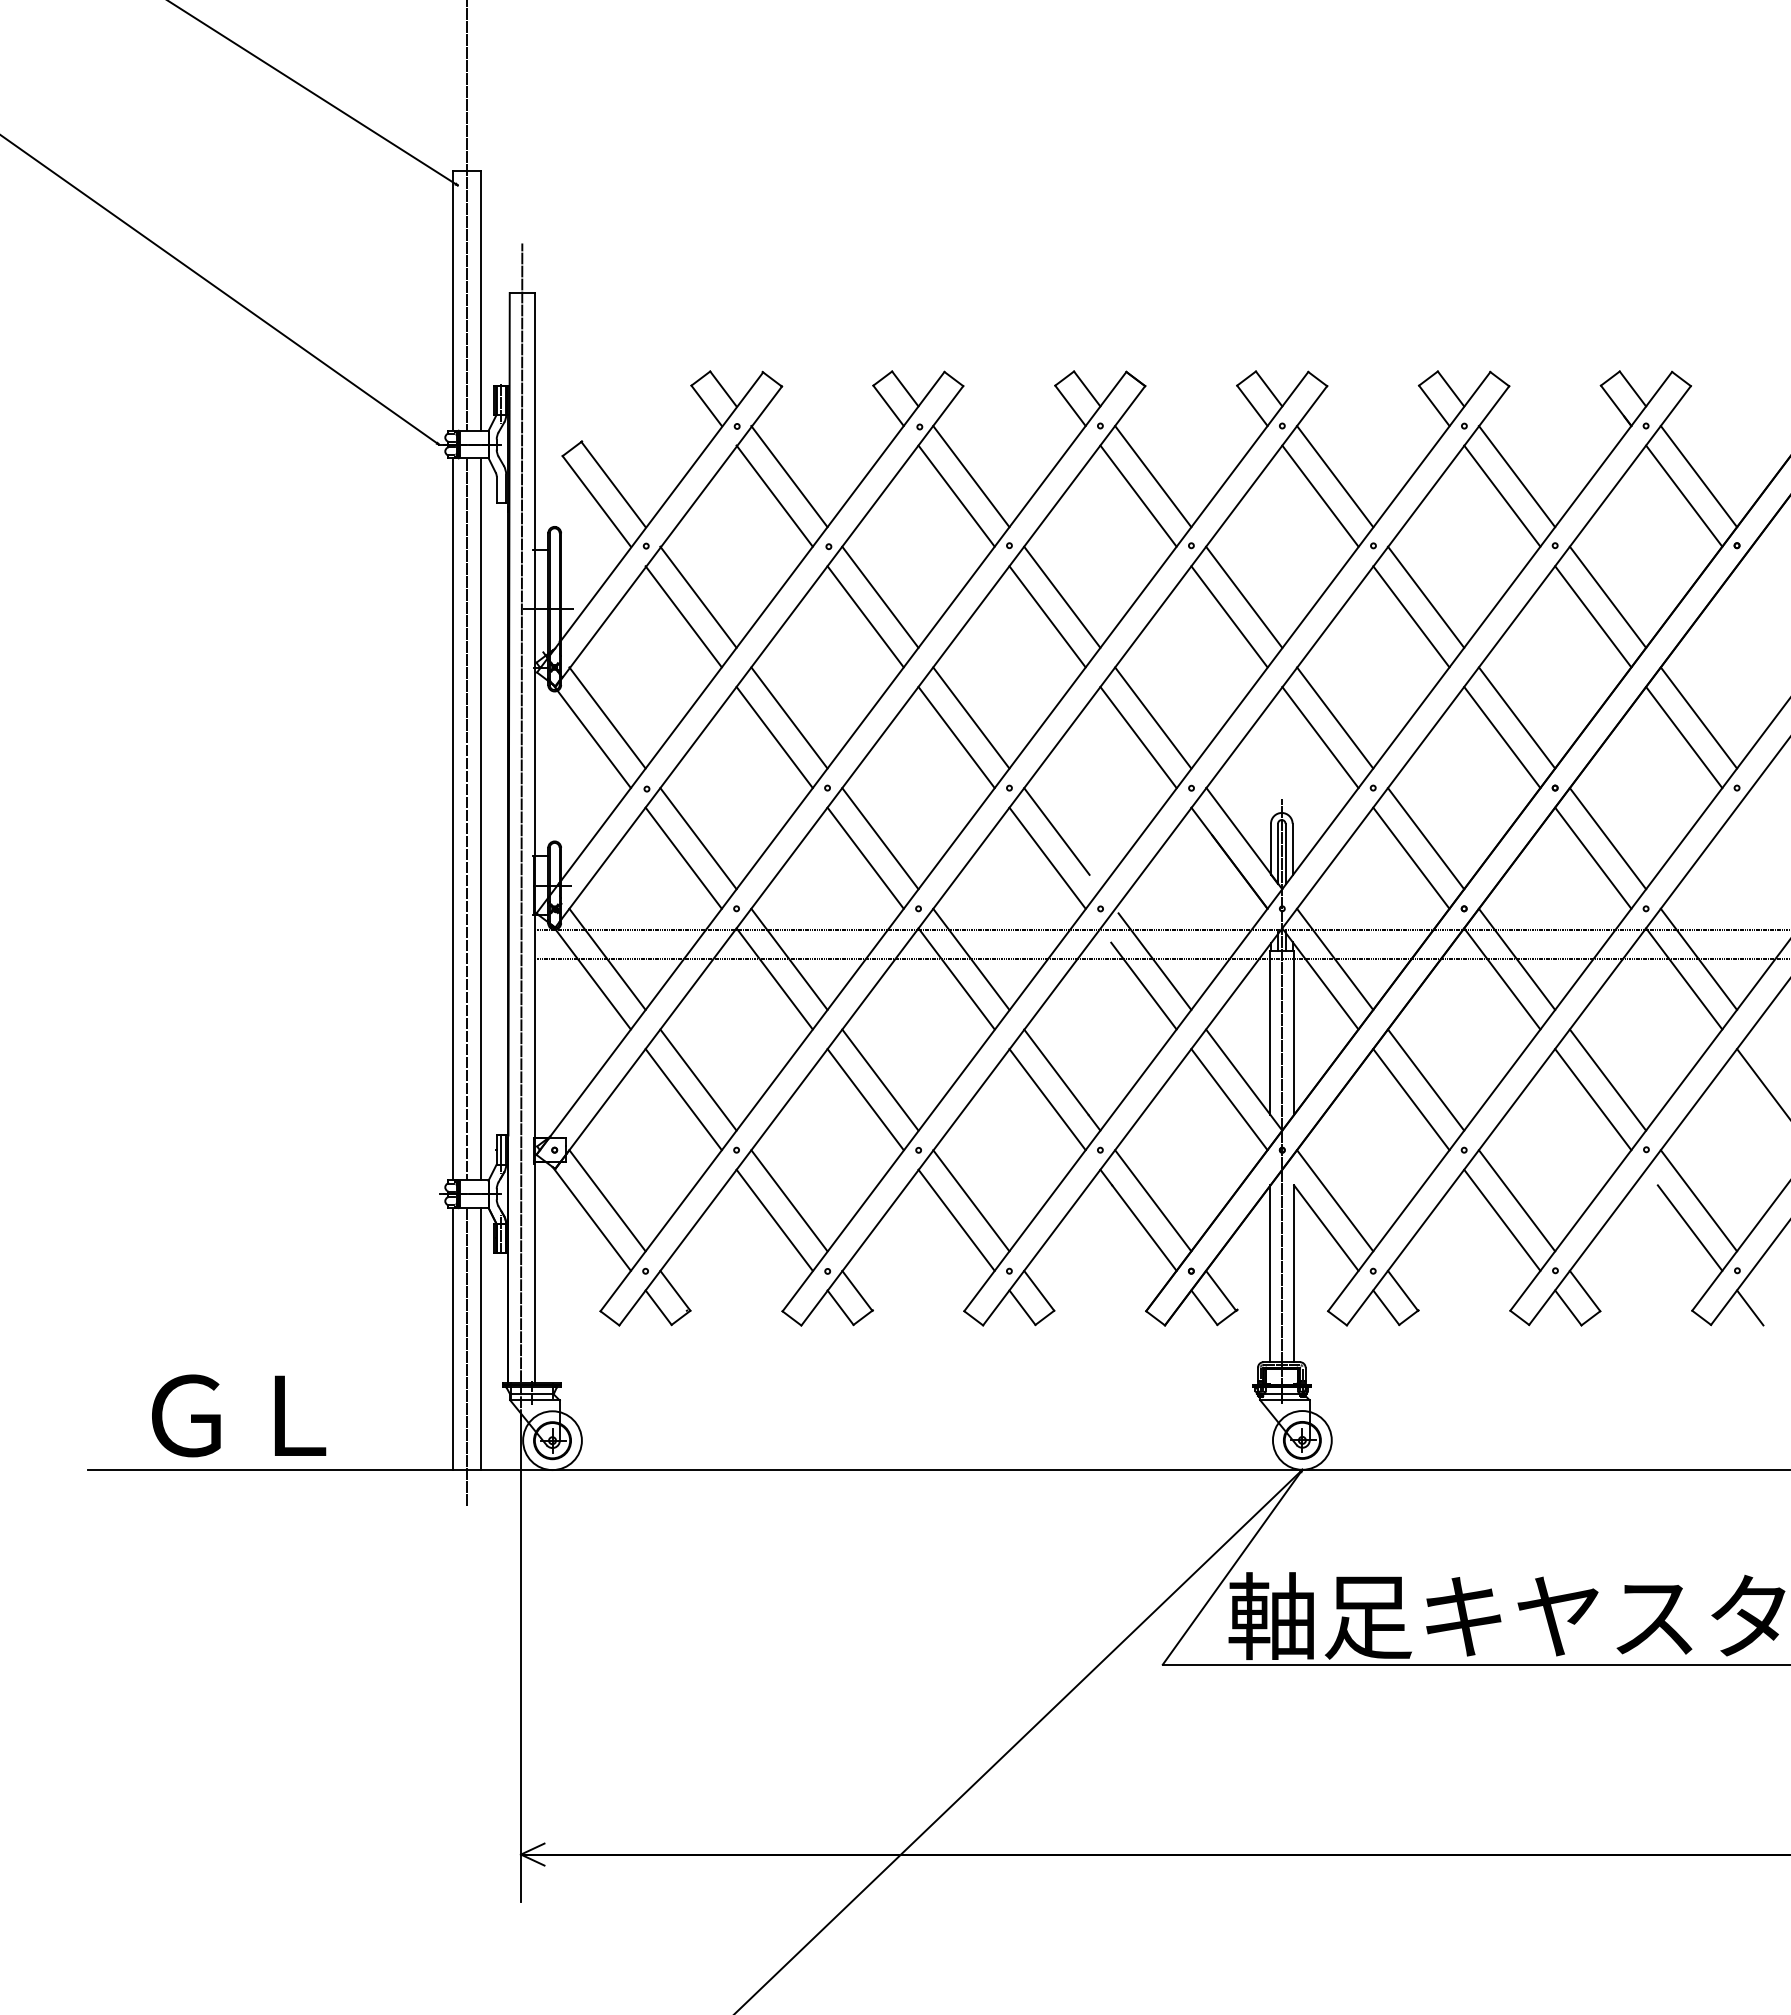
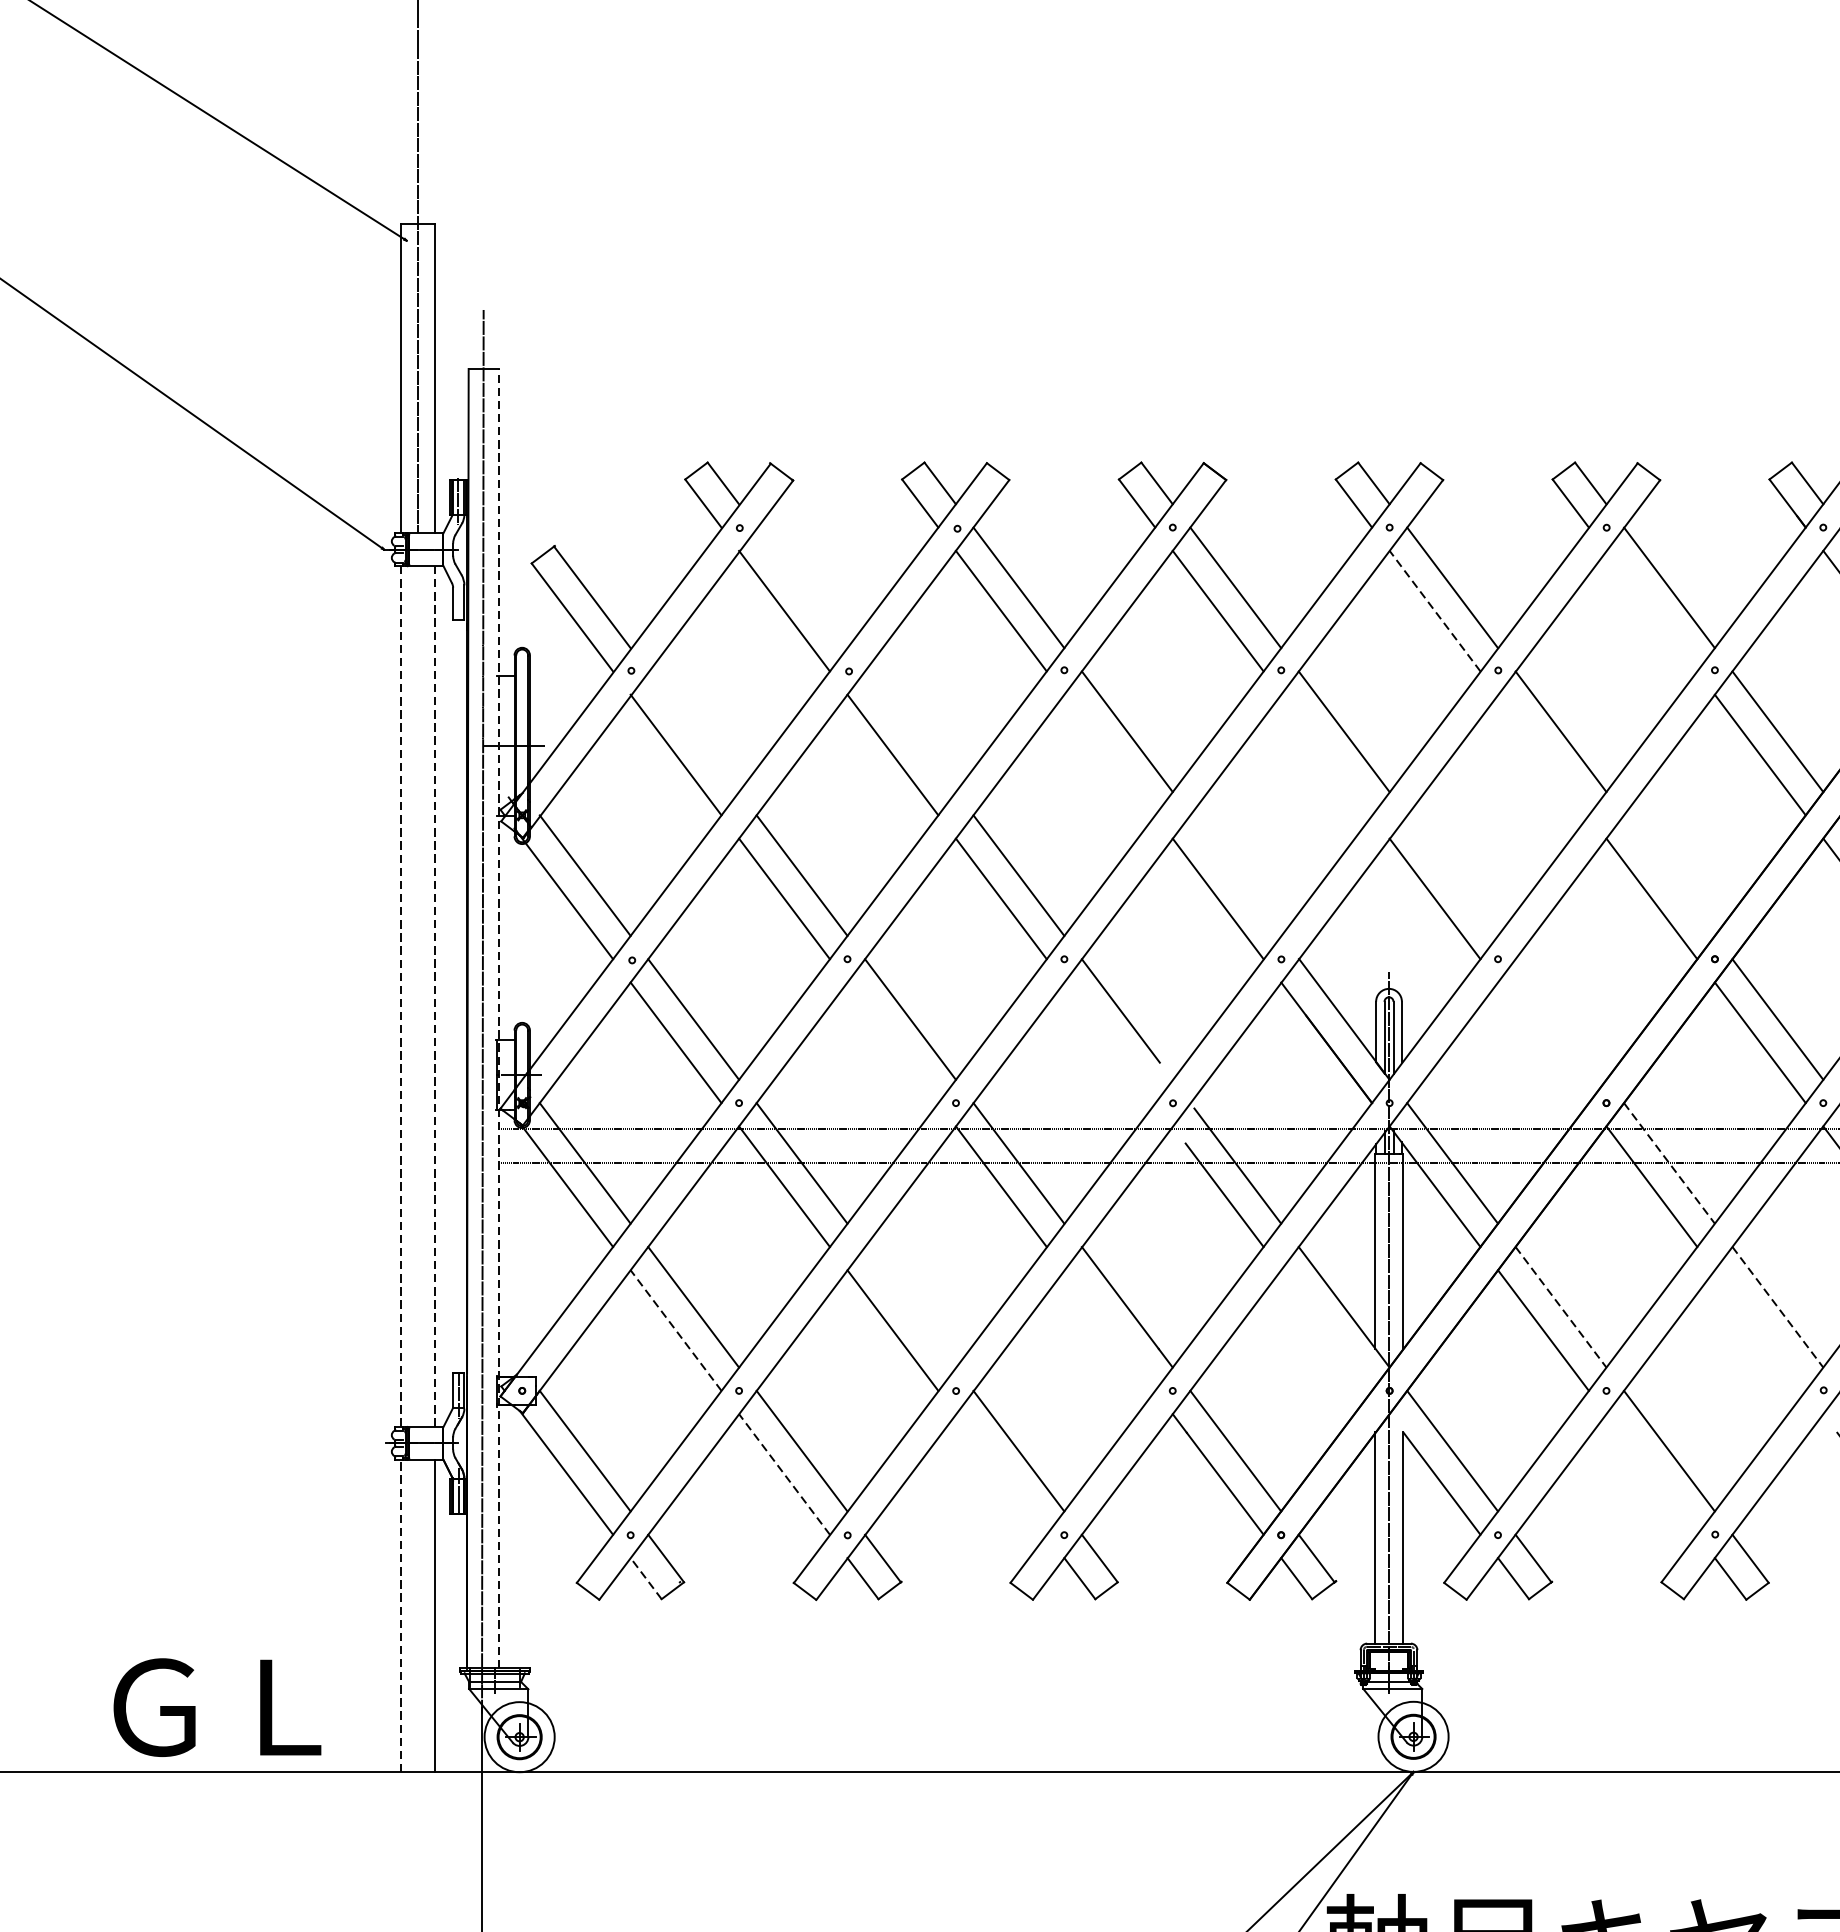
line: (789, 476) -> (802, 587), removed
line: (1320, 495) -> (1435, 610), solid -> dashed
line: (1502, 495) -> (1652, 610), removed
line: (698, 596) -> (693, 730), removed
line: (880, 596) -> (910, 730), removed
line: (1047, 616) -> (1109, 754), removed
line: (1229, 616) -> (1326, 754), removed
line: (1411, 616) -> (1543, 754), removed
line: (1153, 717) -> (1236, 875), removed
line: (1335, 717) -> (1453, 875), removed
line: (1516, 717) -> (1668, 875), removed
line: (452, 818) -> (400, 995), solid -> dashed
line: (467, 819) -> (418, 996), removed
line: (481, 819) -> (434, 996), solid -> dashed
line: (534, 837) -> (498, 1018), solid -> dashed
line: (1425, 838) -> (1560, 1019), removed
line: (865, 857) -> (892, 1041), removed
line: (1047, 857) -> (1109, 1041), removed
line: (1411, 857) -> (1543, 1041), removed
line: (1517, 959) -> (1669, 1163), solid -> dashed
line: (880, 1079) -> (910, 1306), removed
line: (1426, 1080) -> (1561, 1307), solid -> dashed
line: (1608, 1080) -> (1778, 1307), solid -> dashed
line: (683, 1099) -> (675, 1330), solid -> dashed
line: (1047, 1099) -> (1109, 1330), removed
line: (1229, 1099) -> (1326, 1330), removed
line: (1593, 1099) -> (1760, 1330), removed
line: (774, 1219) -> (784, 1473), solid -> dashed
line: (956, 1219) -> (1001, 1473), removed
line: (1502, 1219) -> (1652, 1473), removed
line: (658, 1307) -> (645, 1578), solid -> dashed
line: (452, 1339) -> (400, 1616), solid -> dashed
line: (467, 1357) -> (418, 1638), removed
text: (239, 1415) -> (218, 1707), moved

